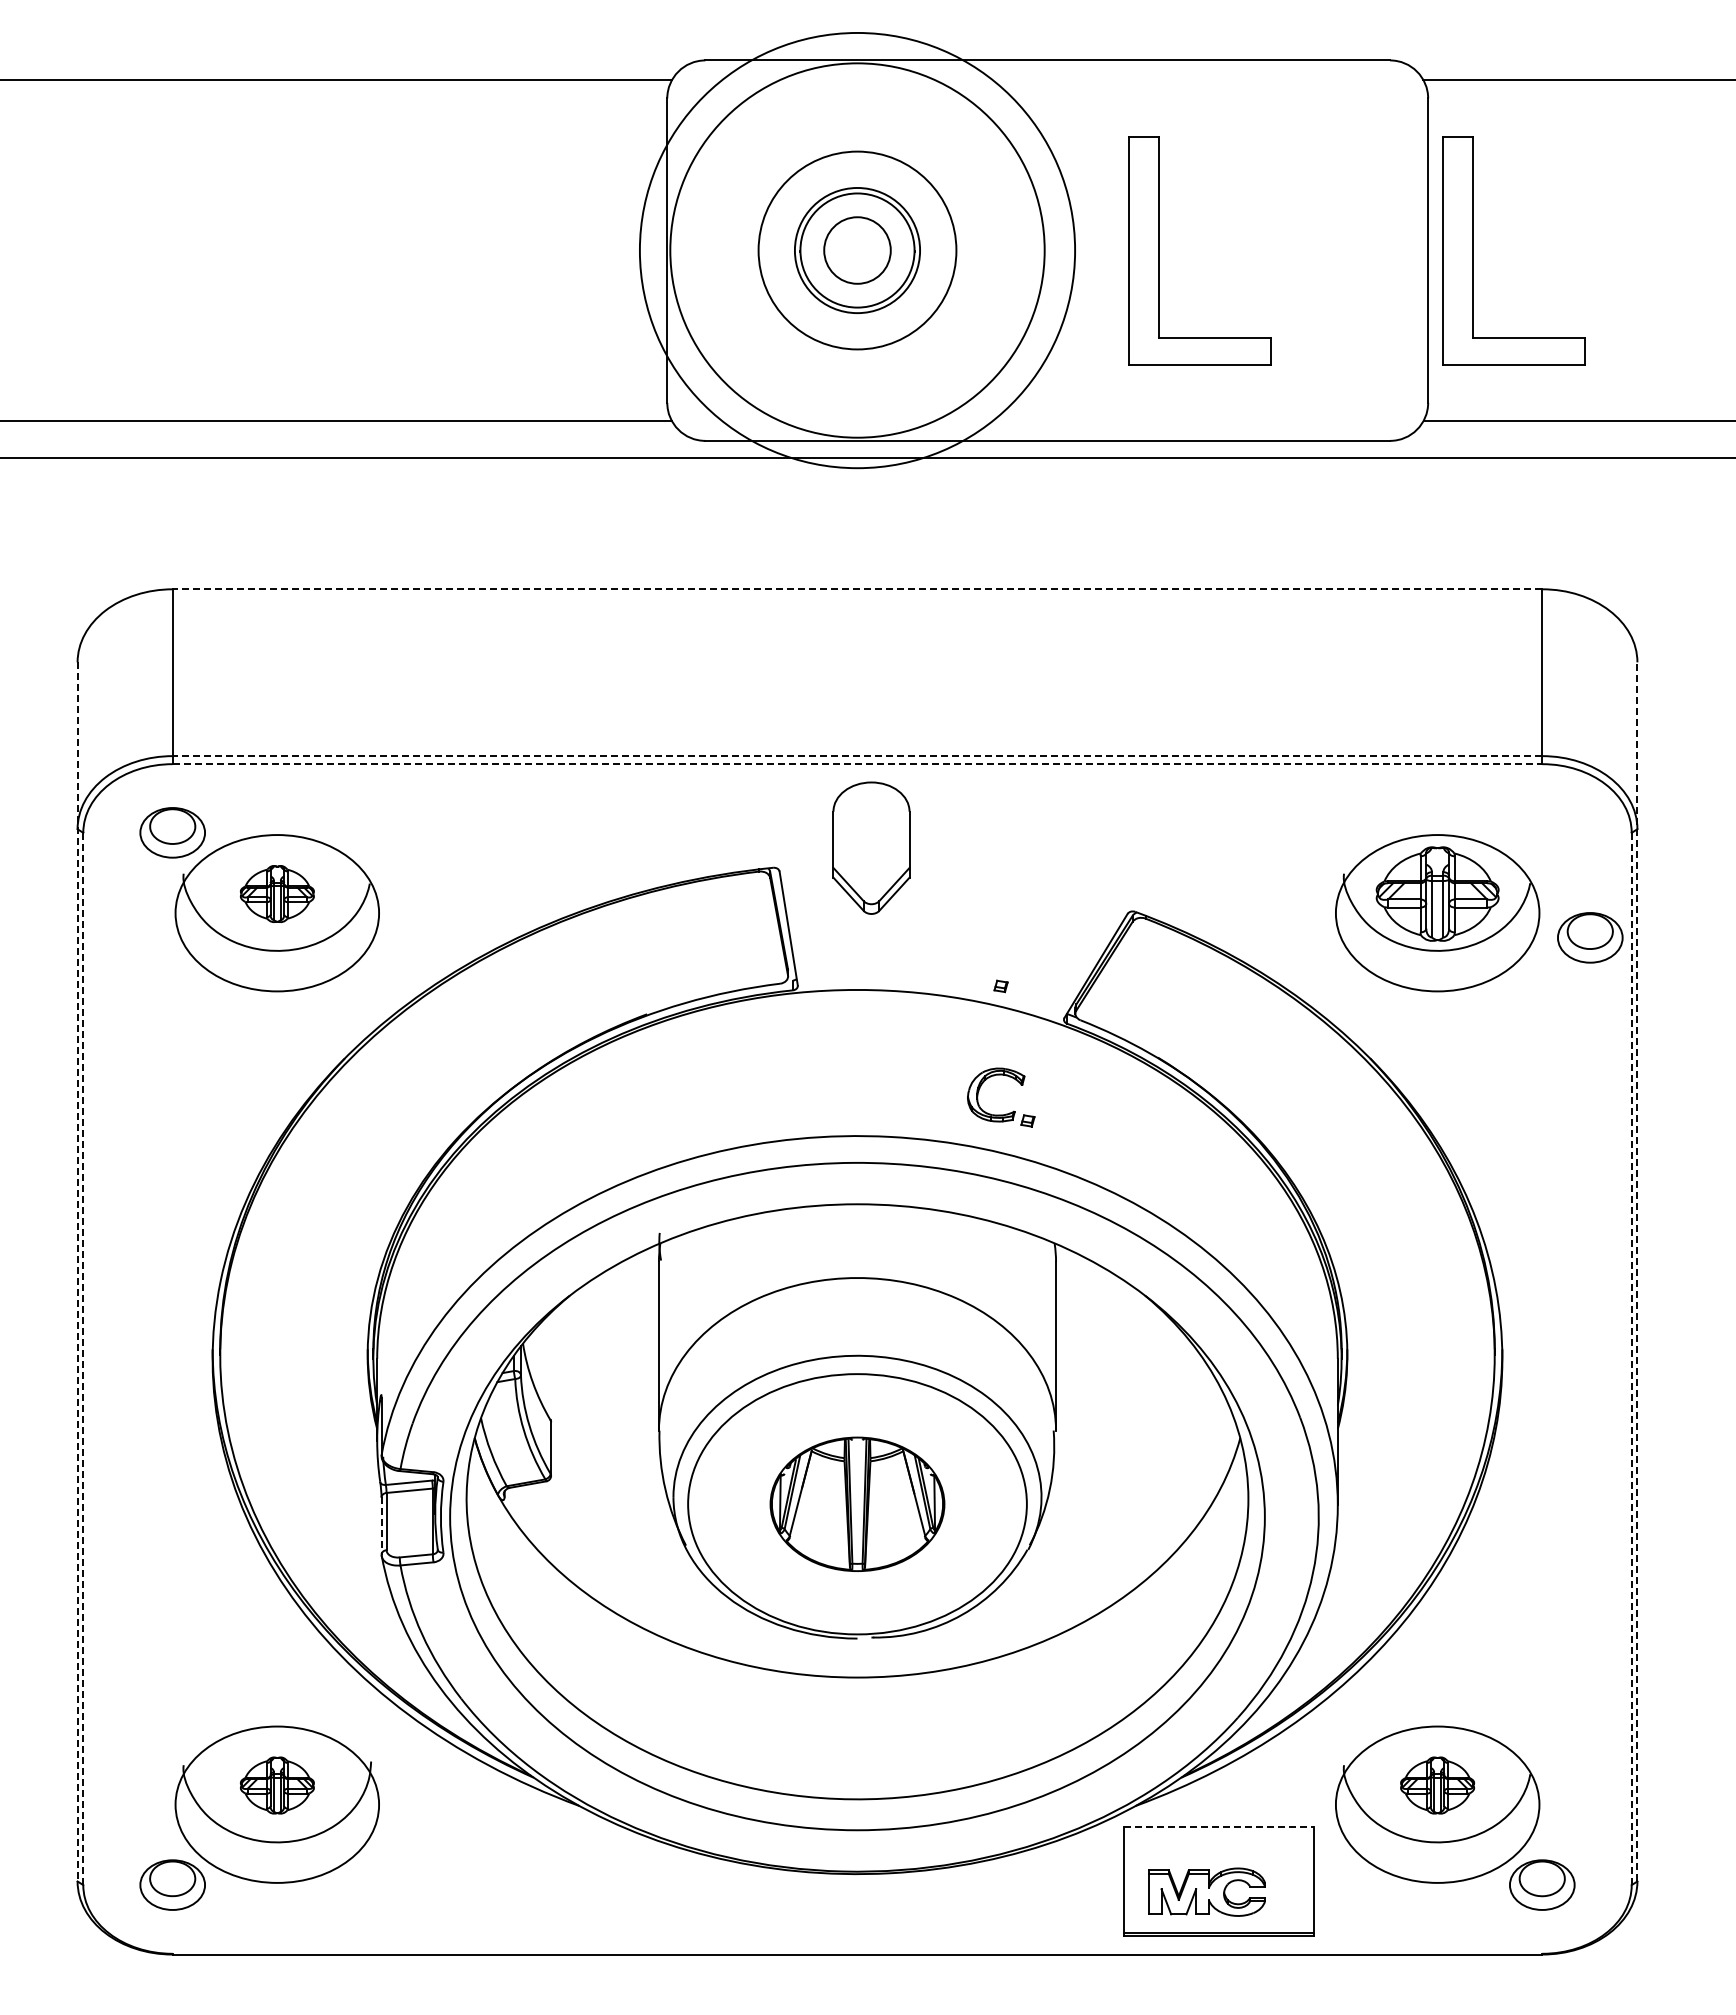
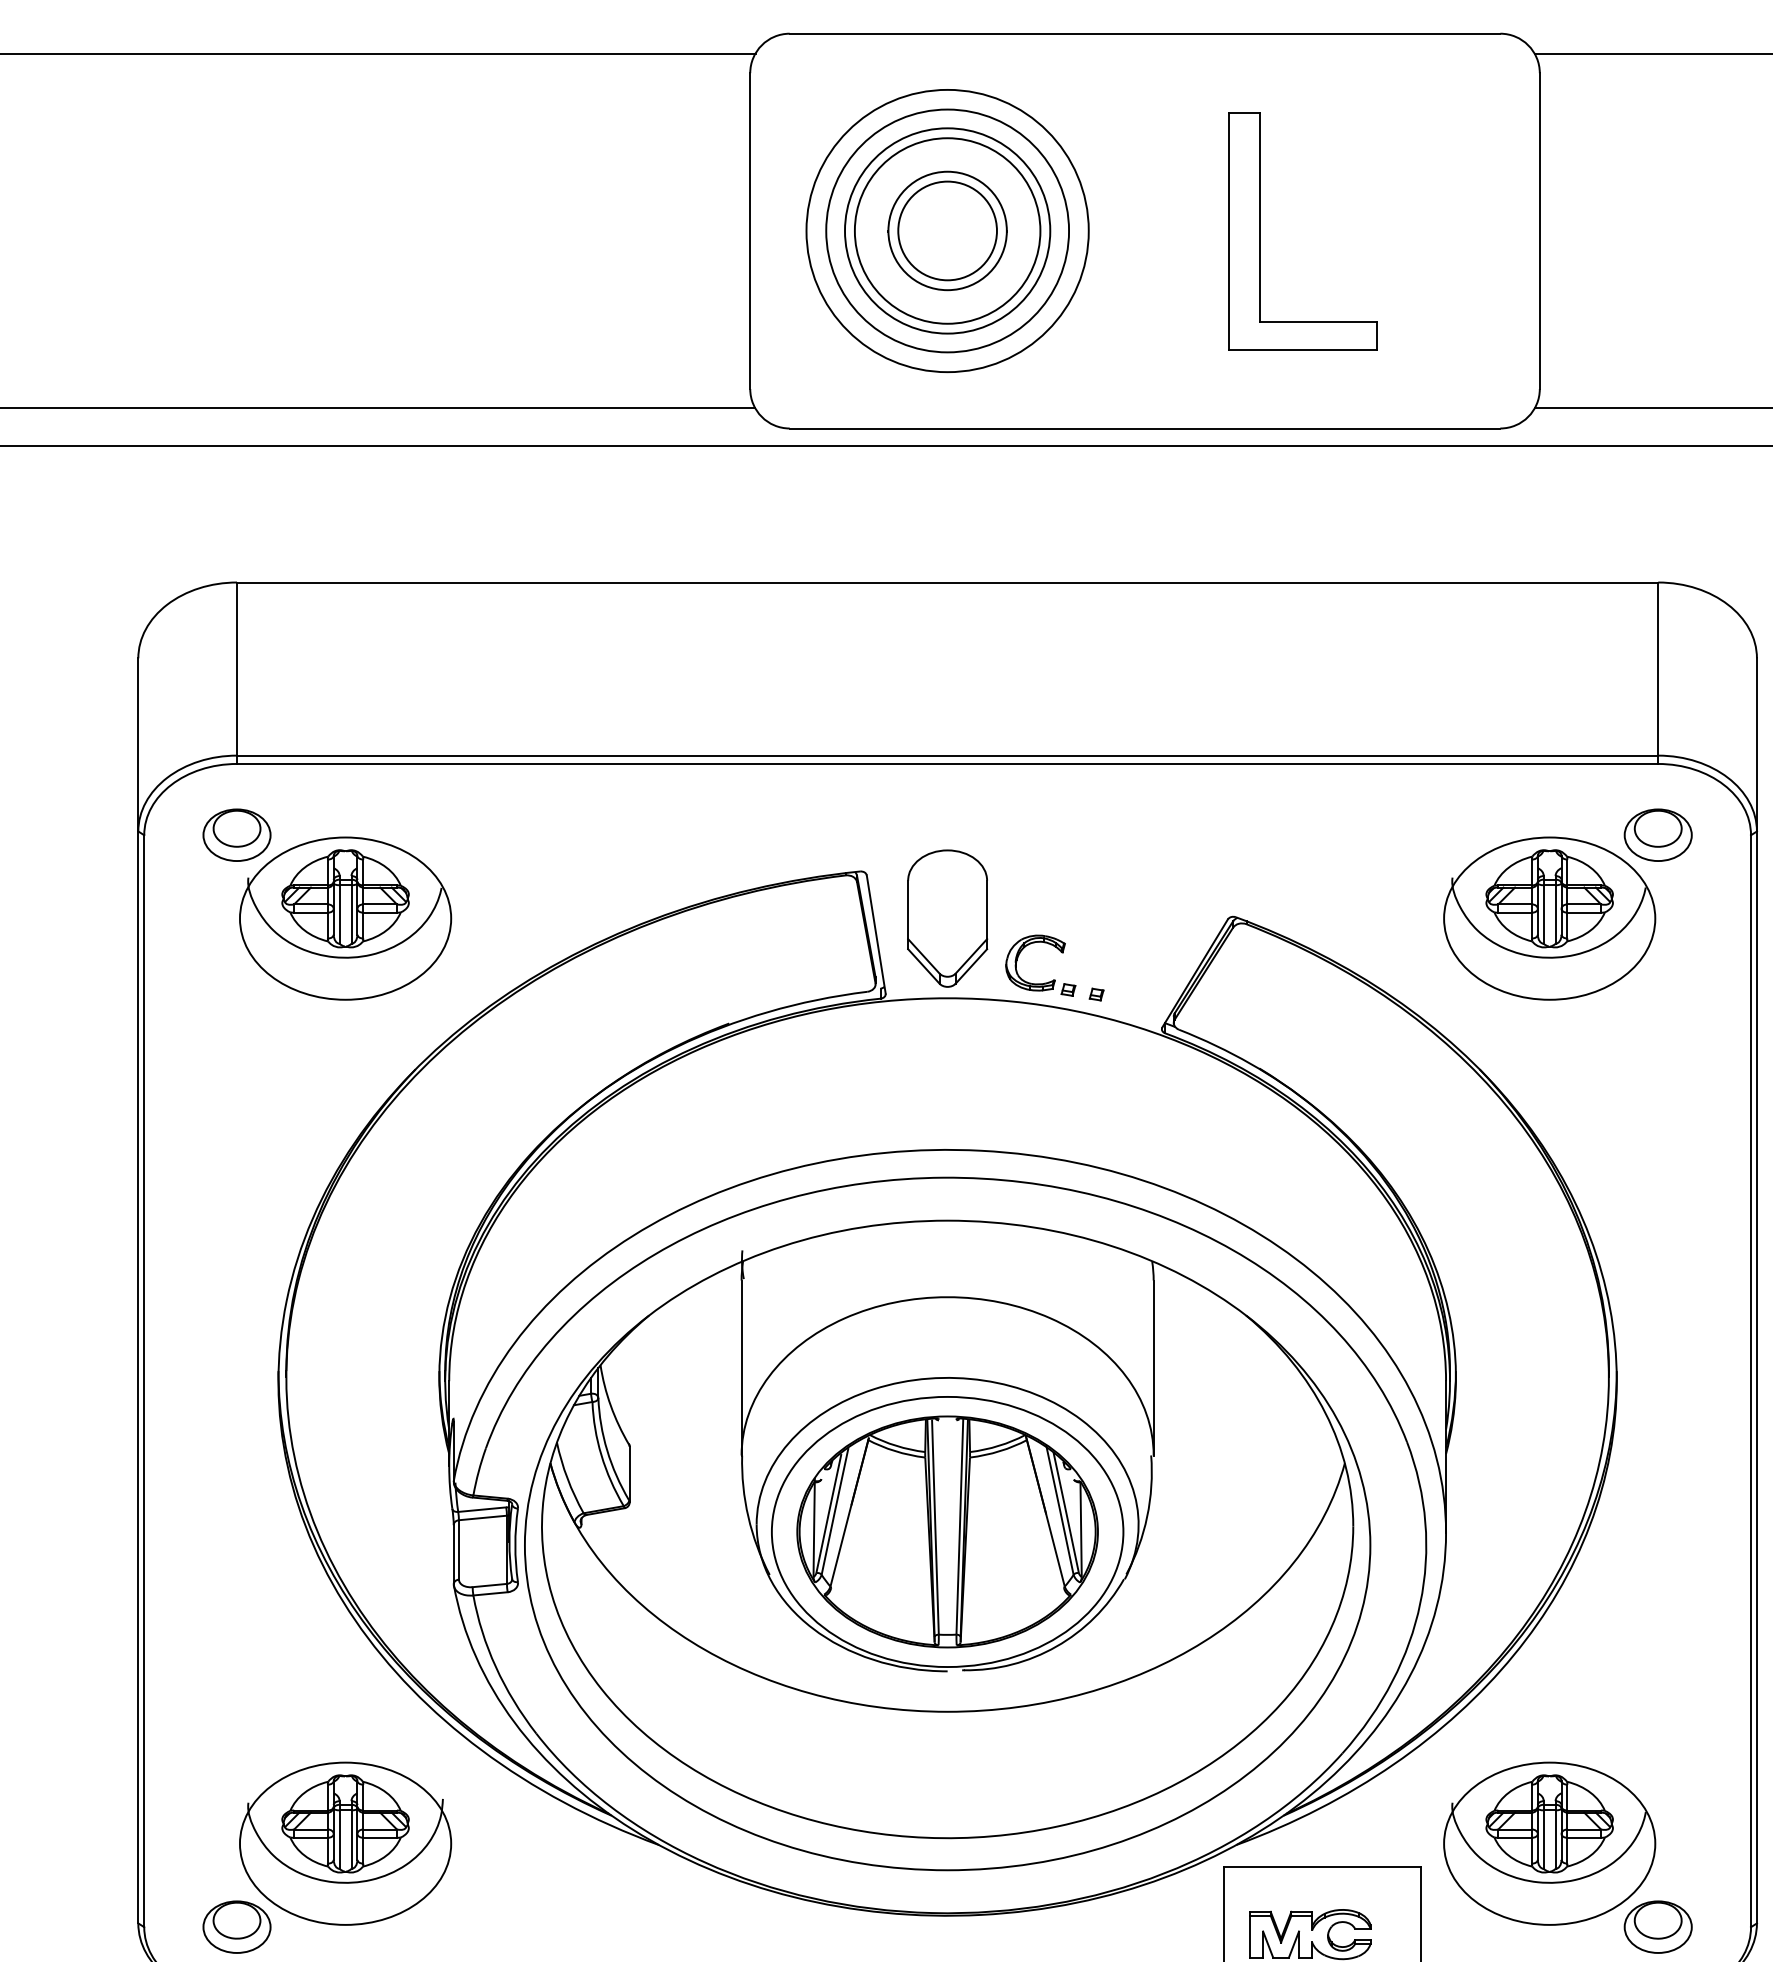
circle: (857, 250) -> (947, 230), size x0.62
circle: (857, 250) -> (947, 230), size x0.62
circle: (857, 250) -> (947, 230), size x1.43
circle: (857, 250) -> (947, 230), size x1.43
part: (1473, 250) -> (1586, 230), removed
line: (857, 589) -> (947, 582), dashed -> solid
line: (857, 756) -> (947, 756), dashed -> solid
line: (857, 764) -> (947, 764), dashed -> solid
part: (871, 847) -> (947, 917), moved
part: (277, 893) -> (345, 898), size x1.67
part: (1590, 937) -> (1658, 834), moved
part: (1006, 1113) -> (1046, 982), moved
line: (77, 1271) -> (138, 1290), dashed -> solid
line: (1637, 1271) -> (1757, 1290), dashed -> solid
line: (83, 1358) -> (144, 1380), dashed -> solid
line: (1631, 1359) -> (1750, 1381), dashed -> solid
part: (857, 1504) -> (947, 1532), size x1.67
line: (381, 1525) -> (453, 1554), dashed -> solid
part: (277, 1785) -> (345, 1823), size x1.67
part: (1437, 1785) -> (1549, 1823), size x1.67
line: (1219, 1826) -> (1323, 1866), dashed -> solid

